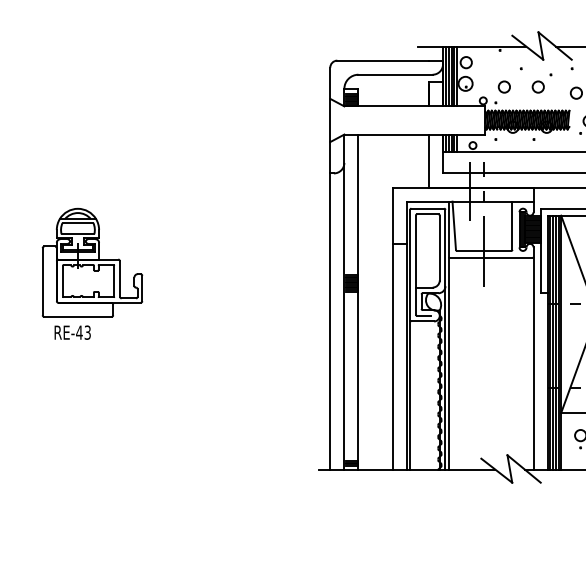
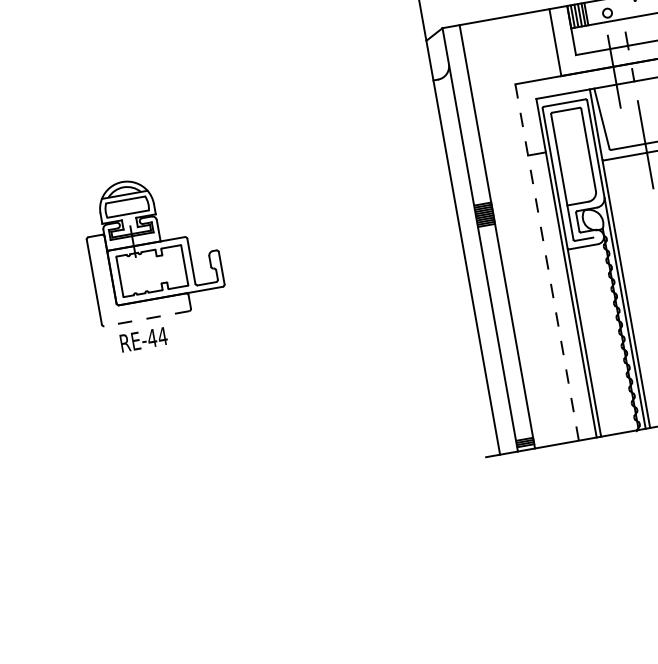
line: (77, 316) -> (146, 318), solid -> dashed
line: (392, 328) -> (547, 262), solid -> dashed
text: (87, 332) -> (162, 336), RE-43 -> RE-44

